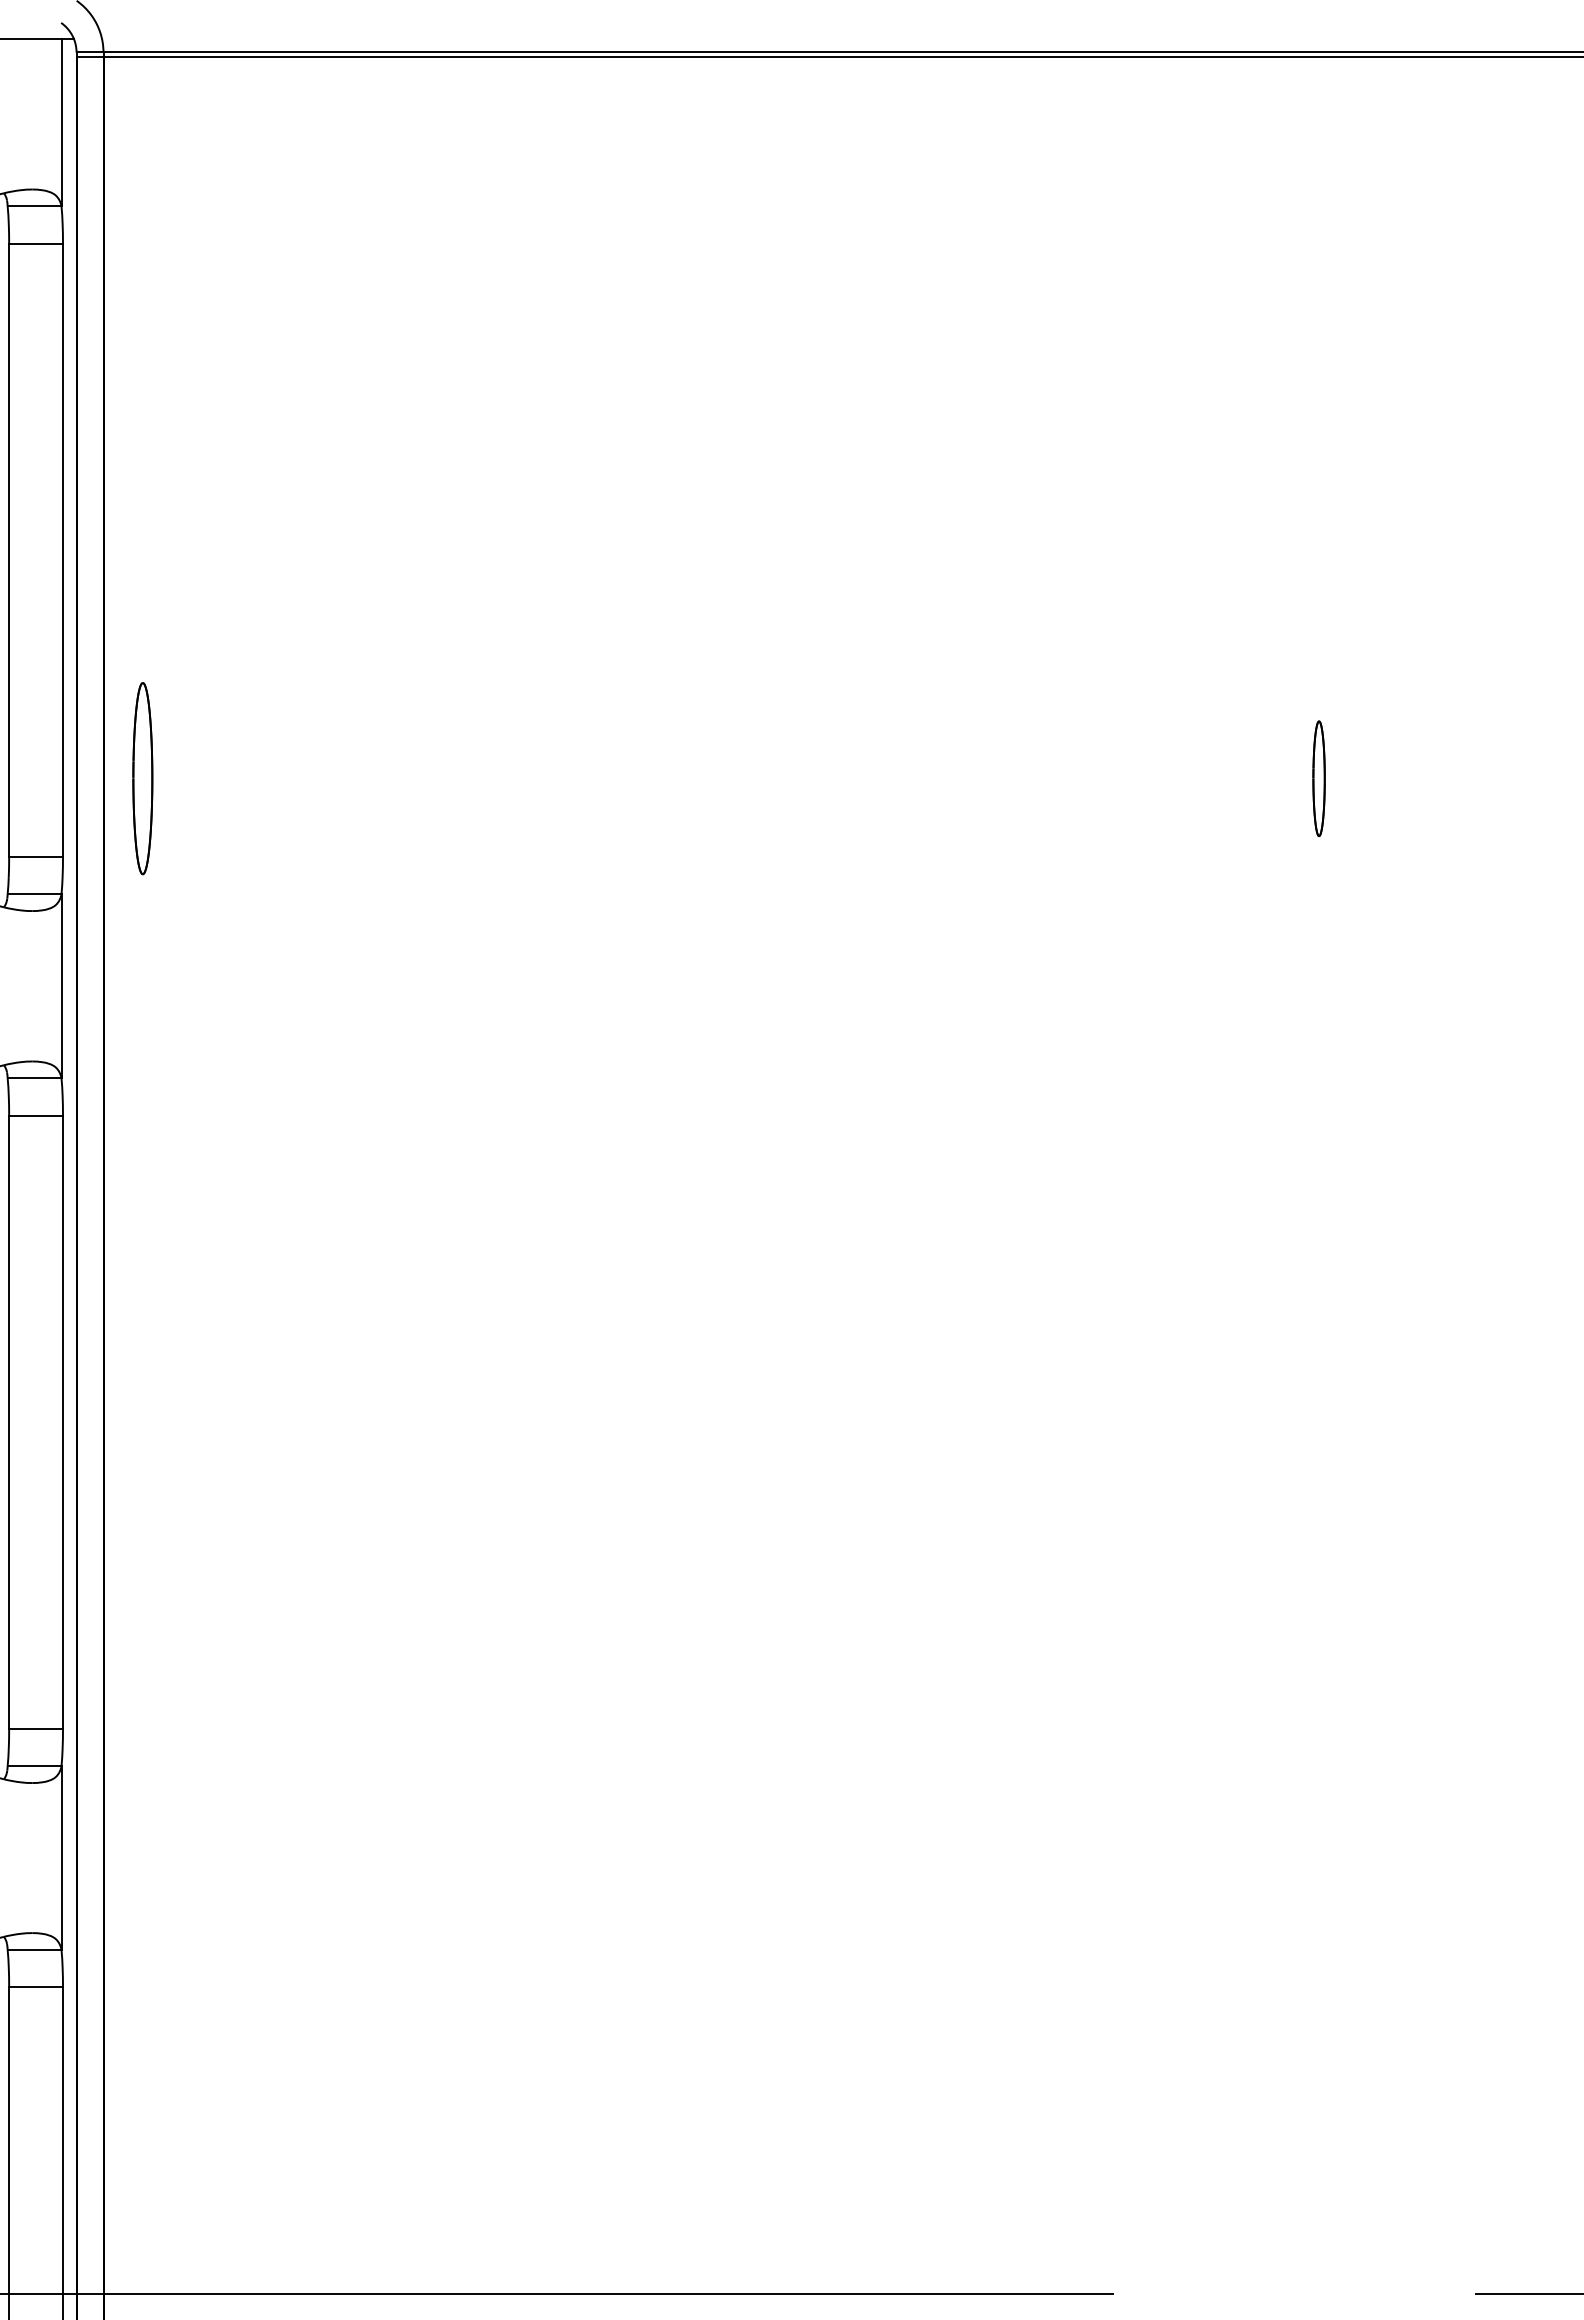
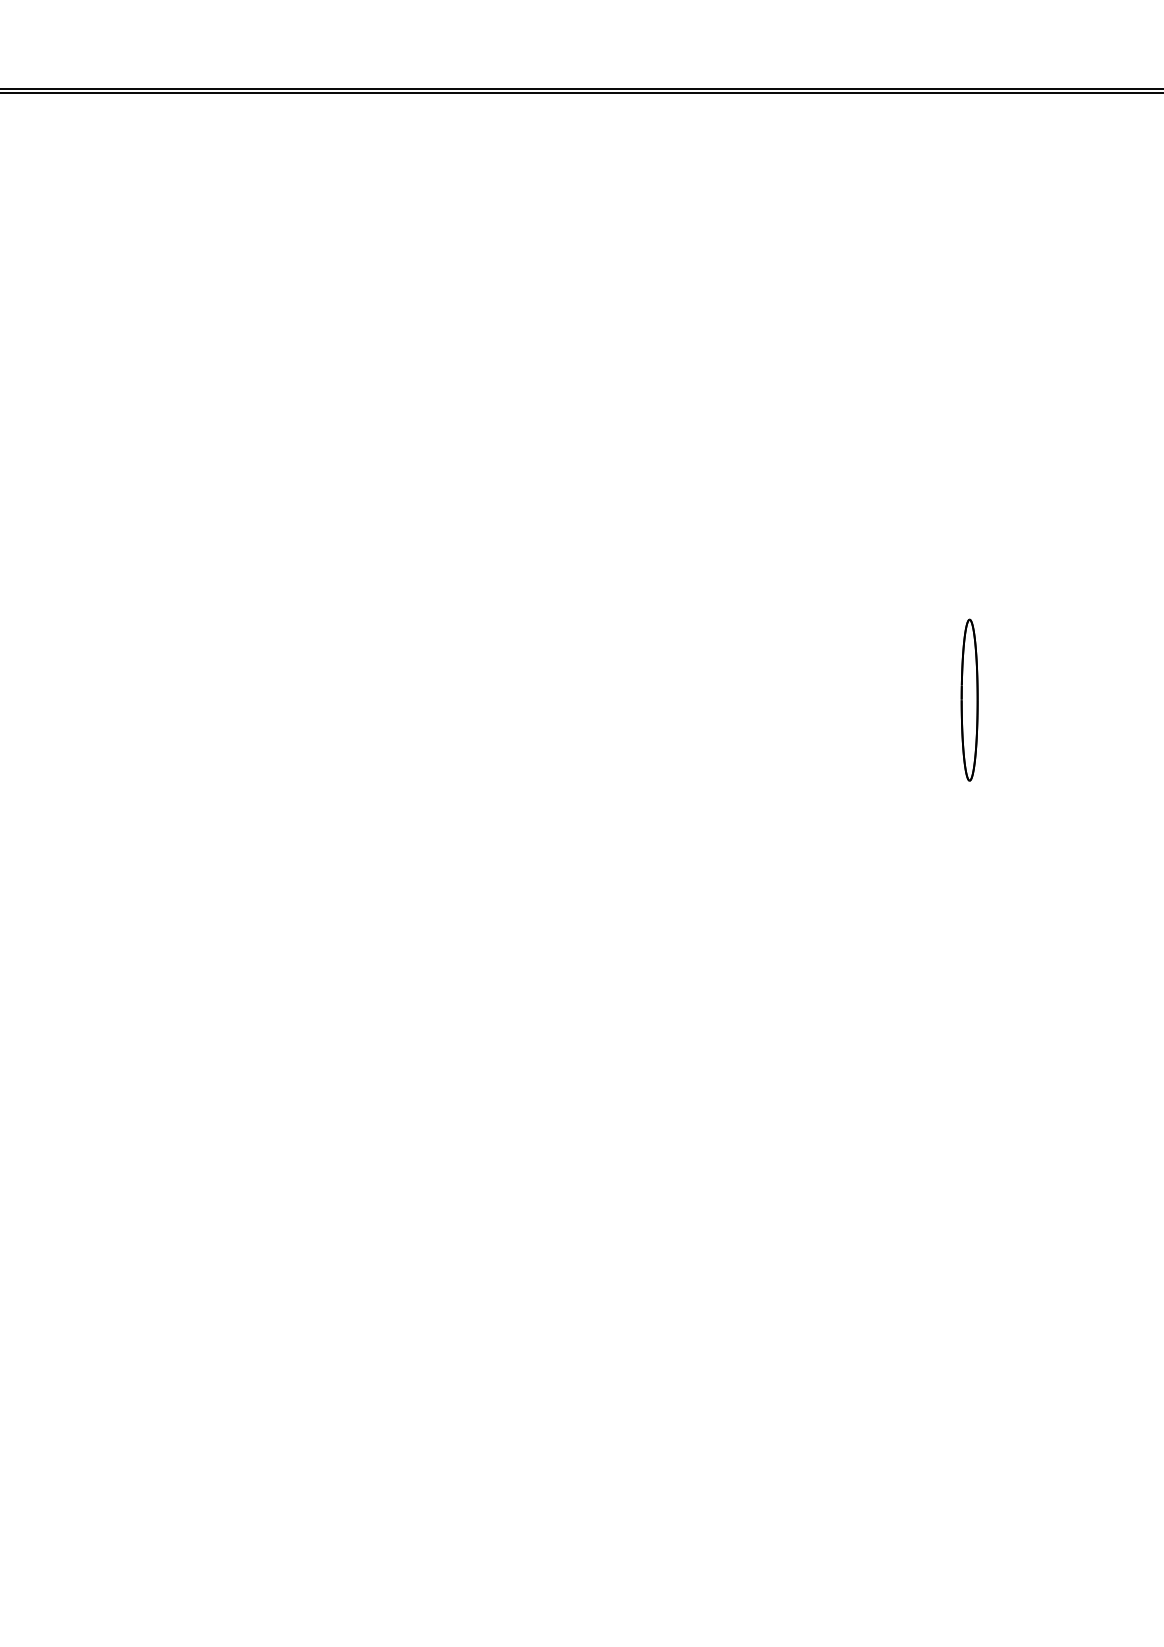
part: (1318, 778) -> (969, 700), size x1.67

